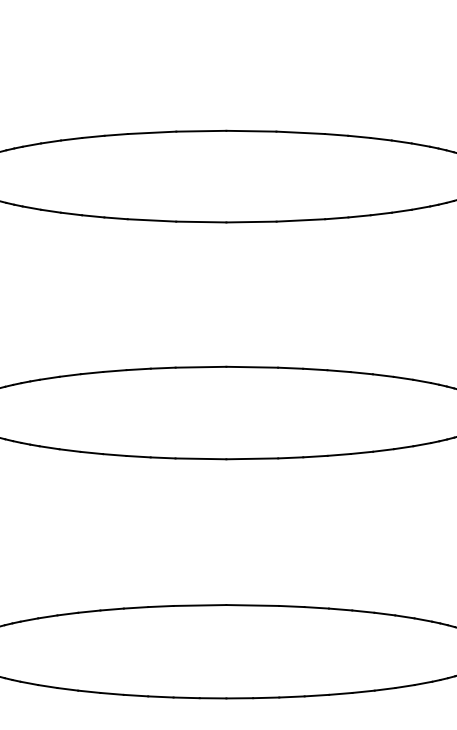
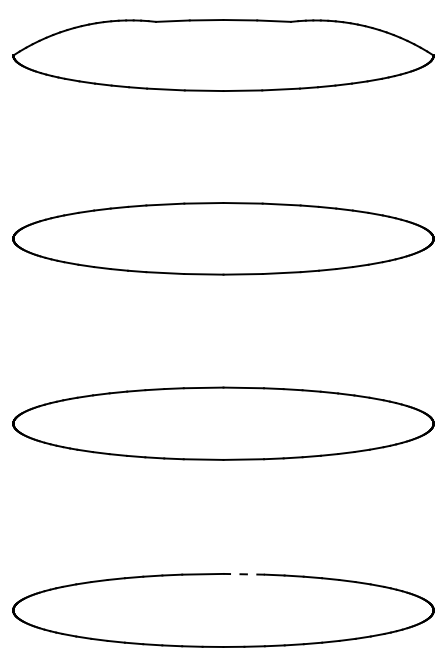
line: (253, 605) -> (244, 574), solid -> dashed

